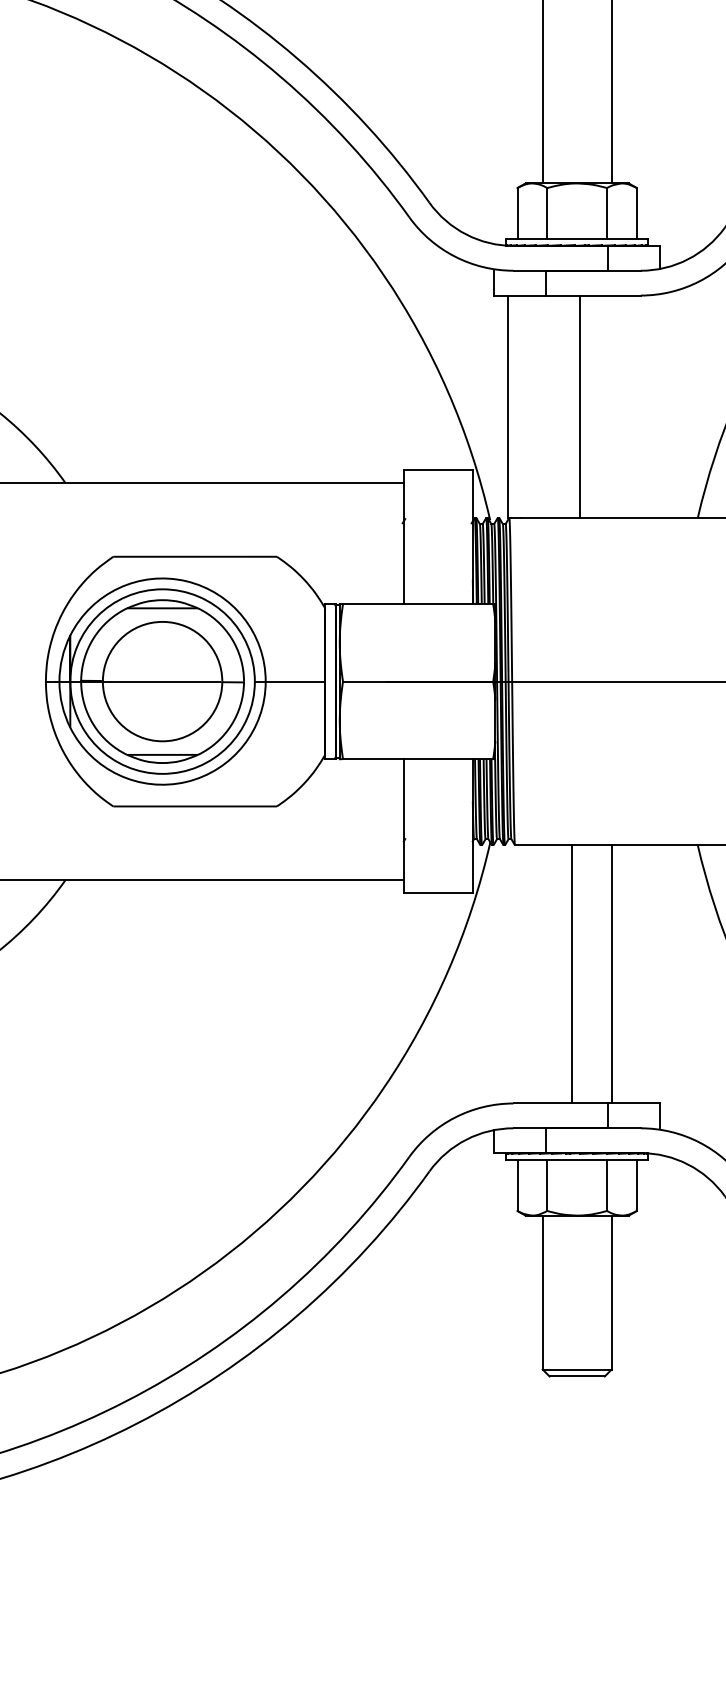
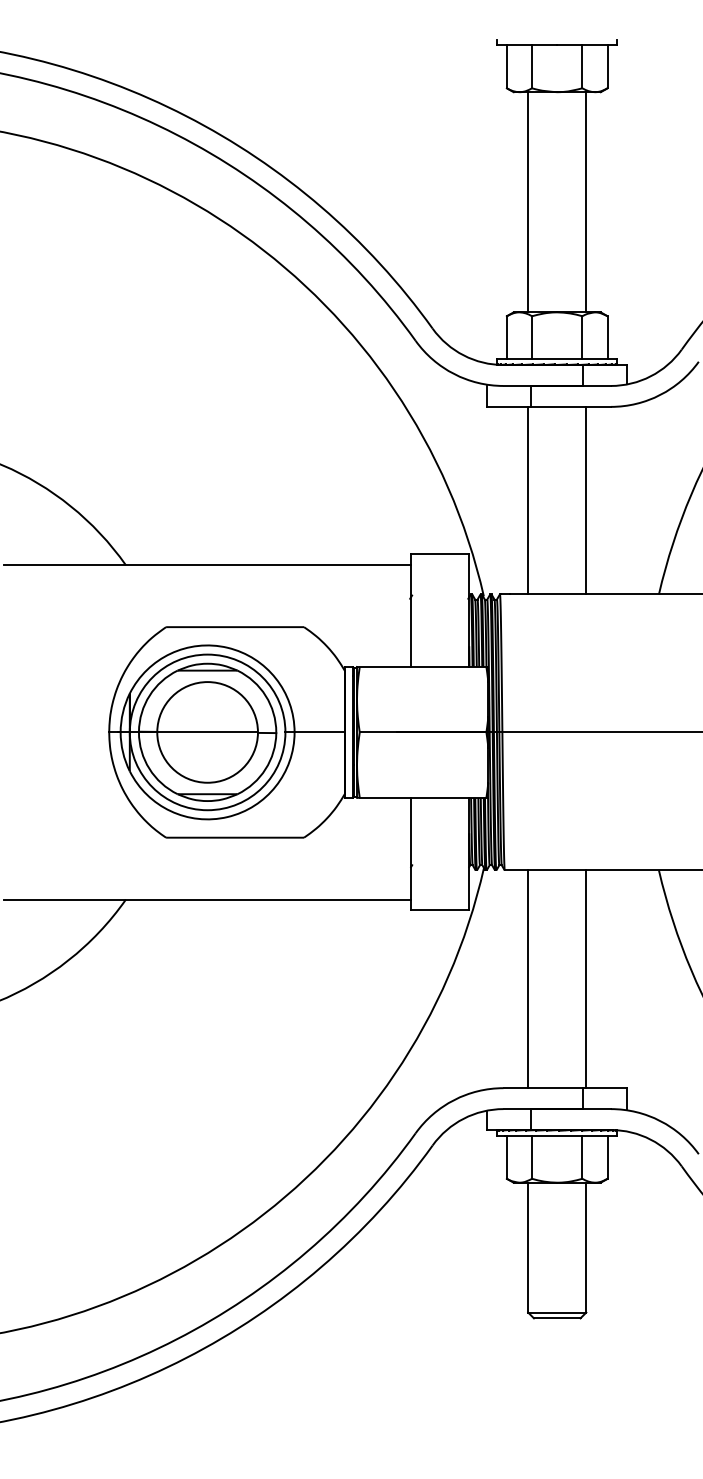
line: (508, 406) -> (528, 500), moved
line: (579, 406) -> (586, 500), moved
line: (572, 974) -> (528, 979), moved

